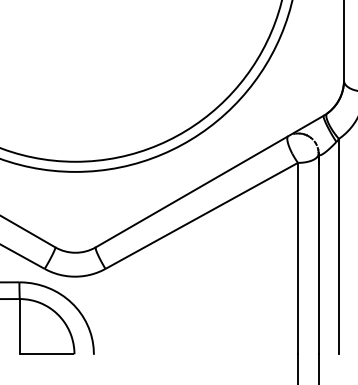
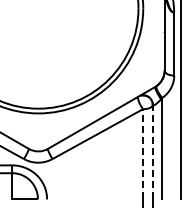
line: (318, 252) -> (152, 151), solid -> dashed
line: (298, 257) -> (143, 153), solid -> dashed

